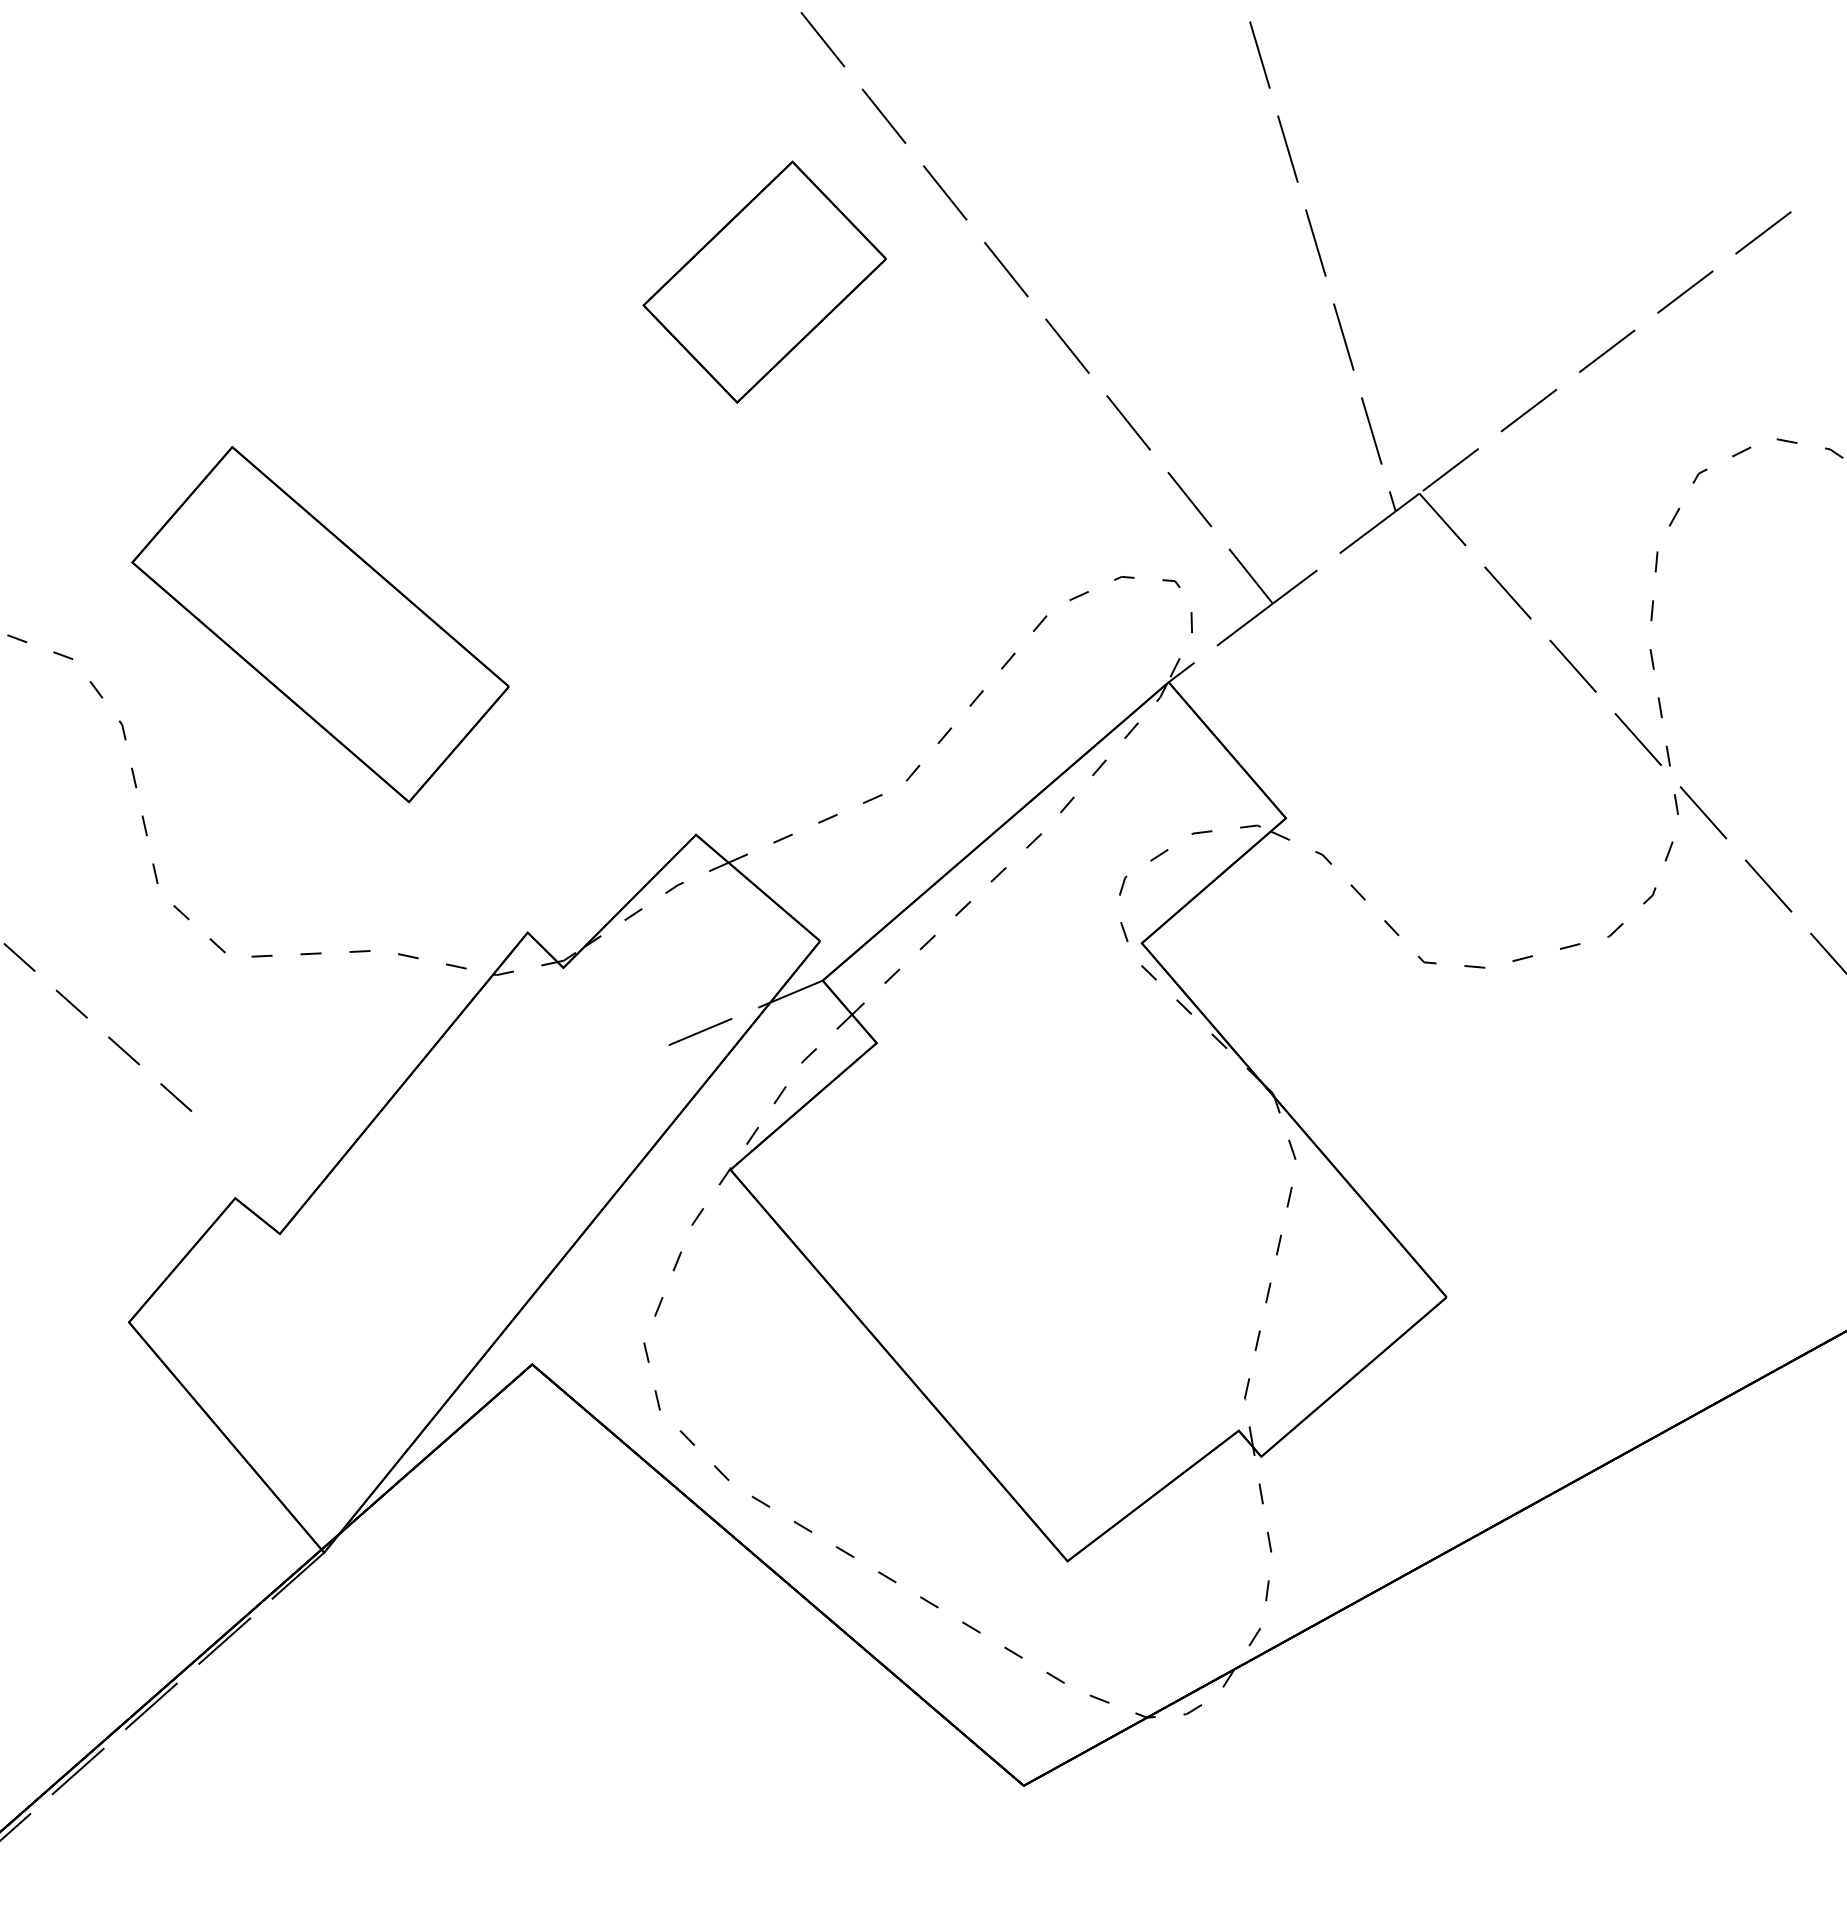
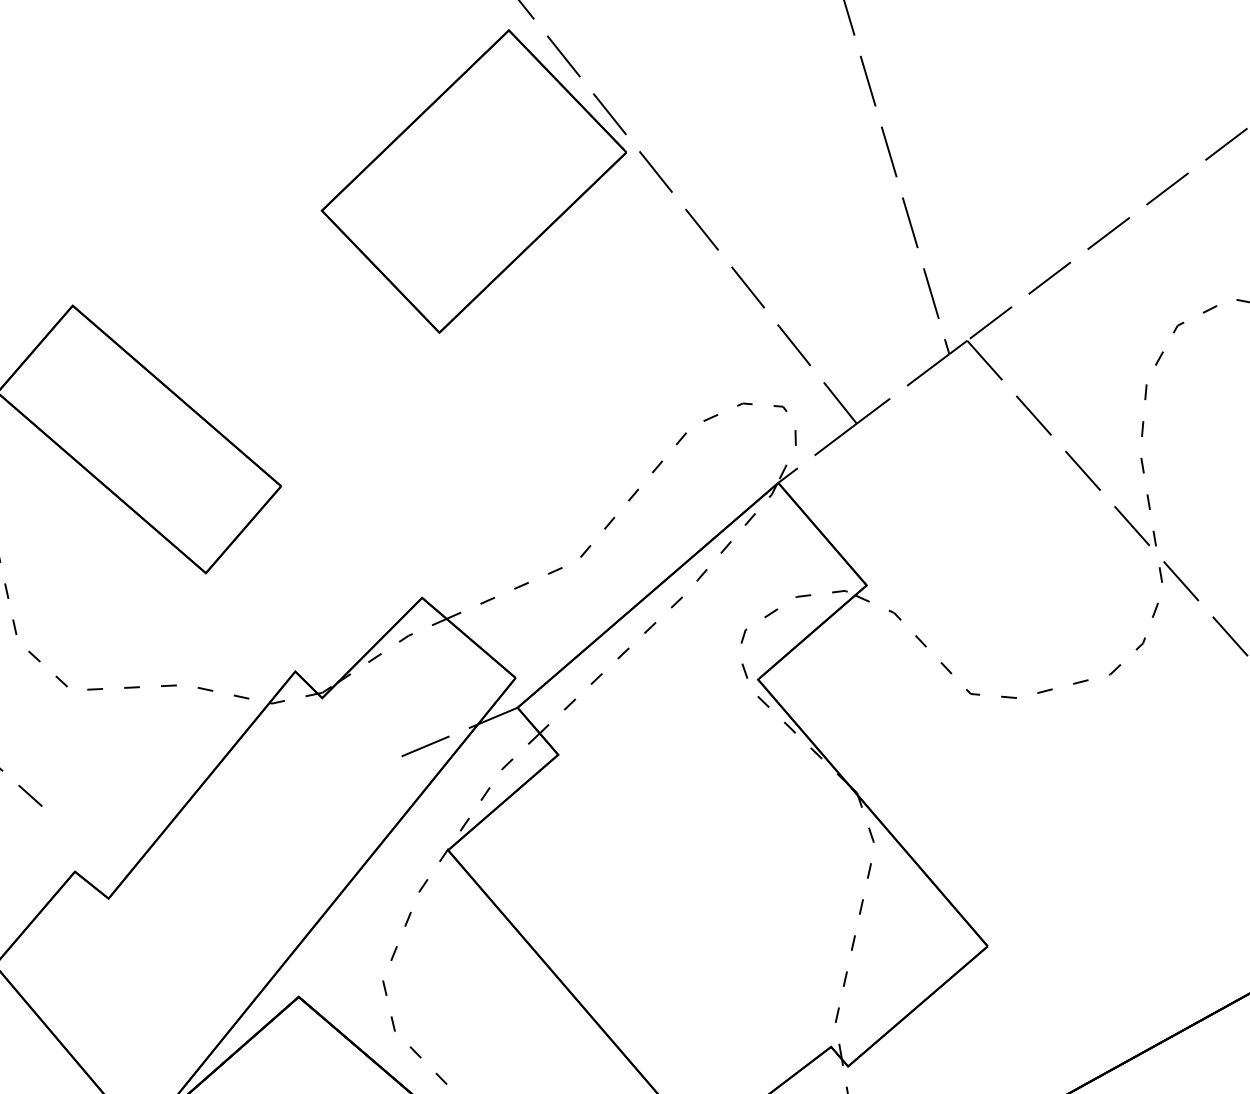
part: (764, 281) -> (473, 180), size x1.67

